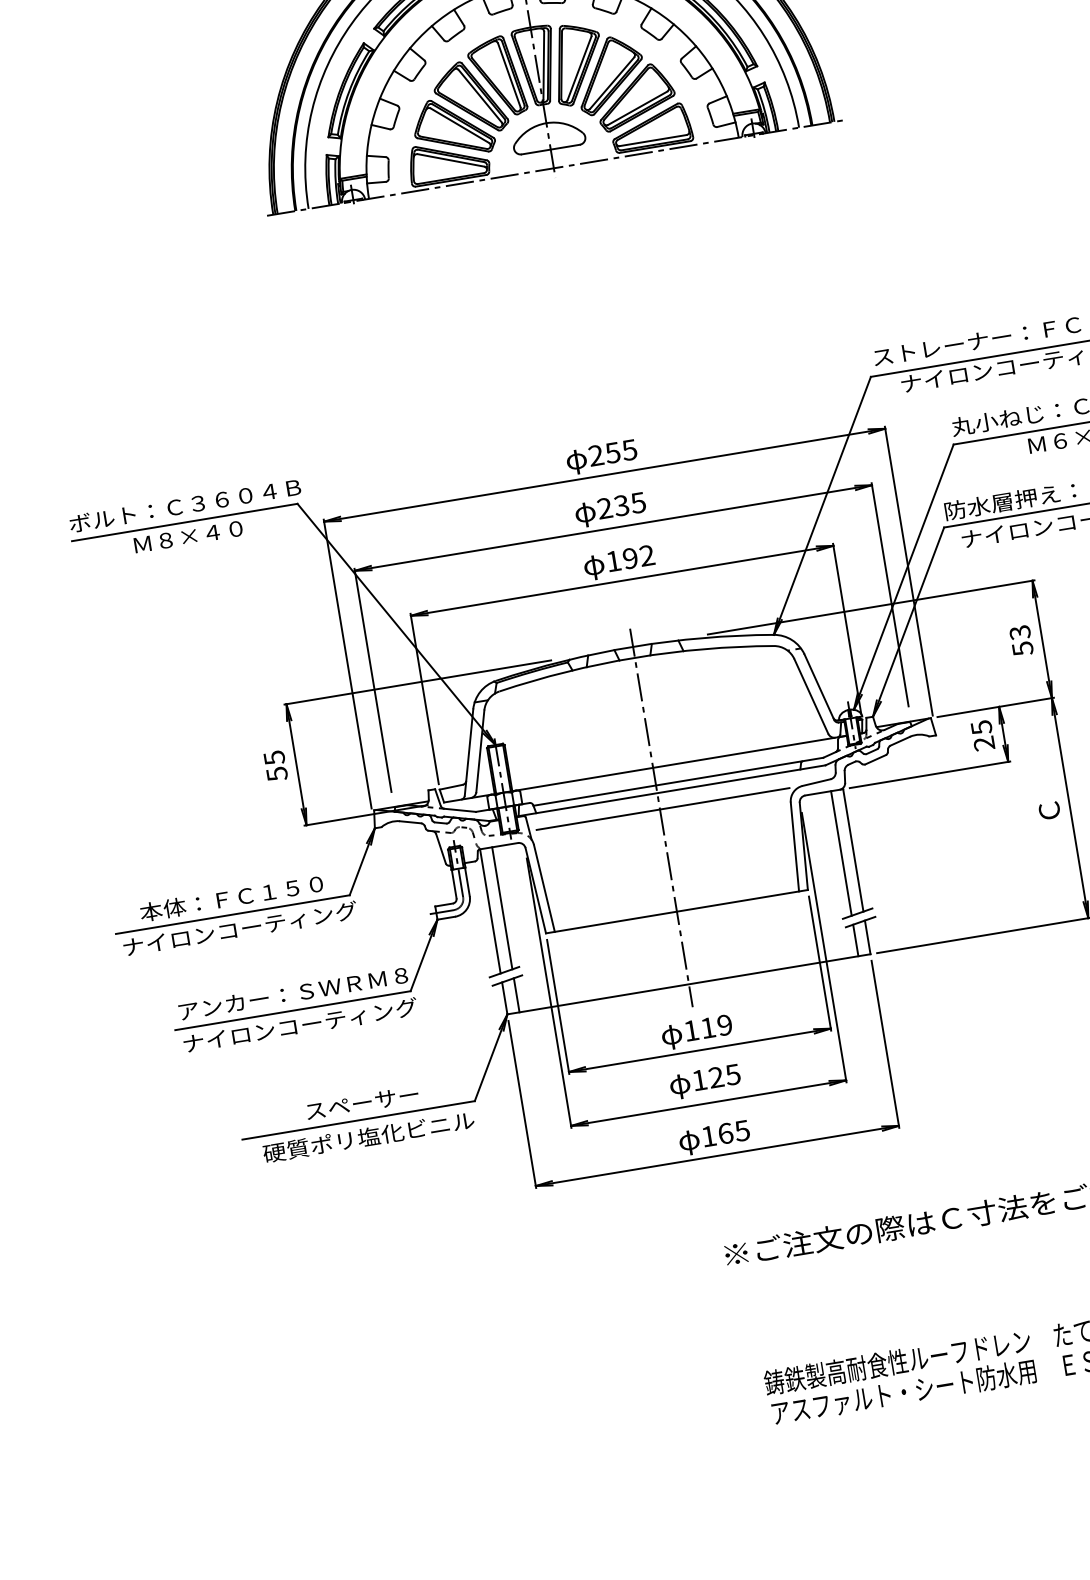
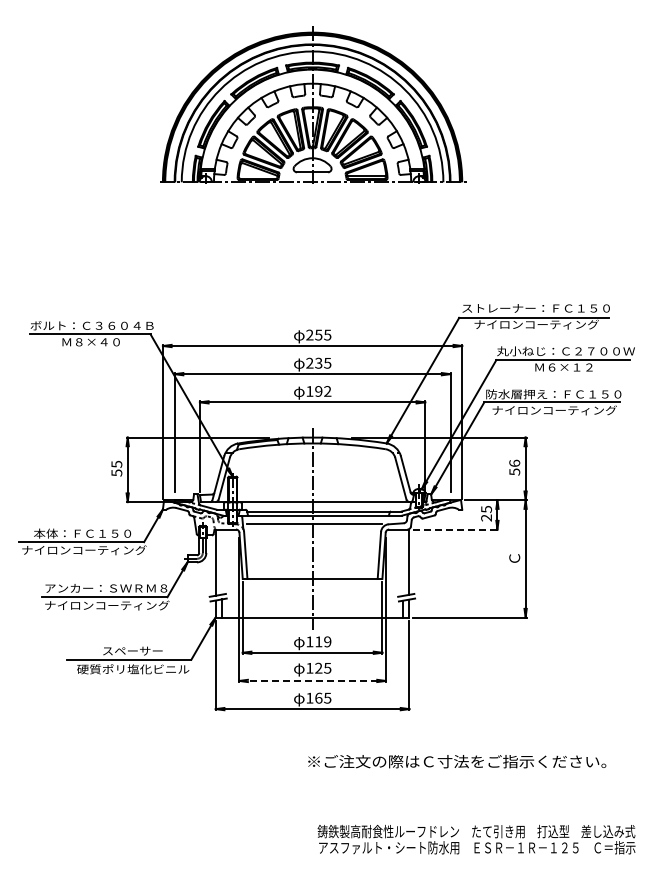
text: (1019, 630) -> (514, 462), 53 -> 56
line: (929, 774) -> (455, 529), solid -> dashed
line: (840, 853) -> (402, 562), removed
line: (502, 907) -> (222, 561), removed
line: (710, 1102) -> (313, 680), solid -> dashed

